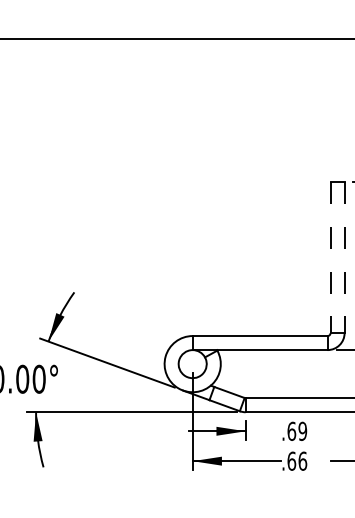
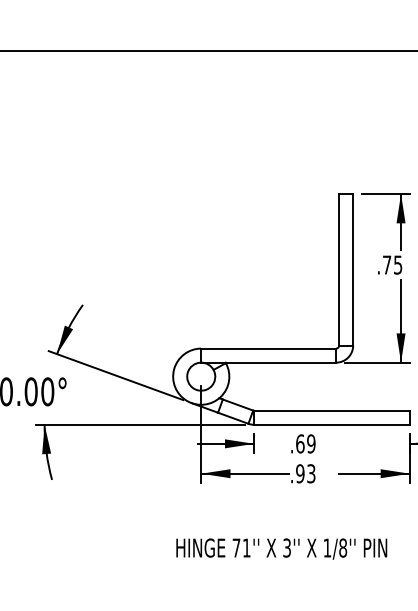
line: (330, 256) -> (339, 269), dashed -> solid
line: (344, 256) -> (353, 269), dashed -> solid
text: (296, 460) -> (305, 473), .66 -> .93

